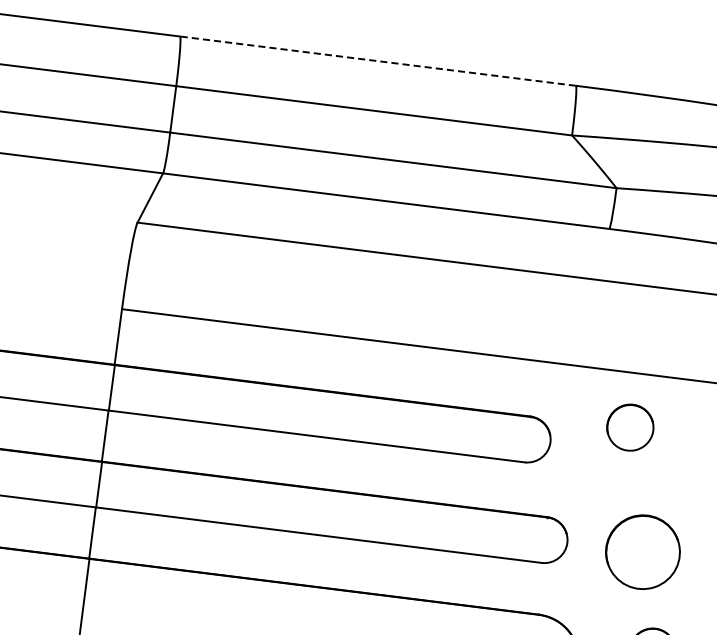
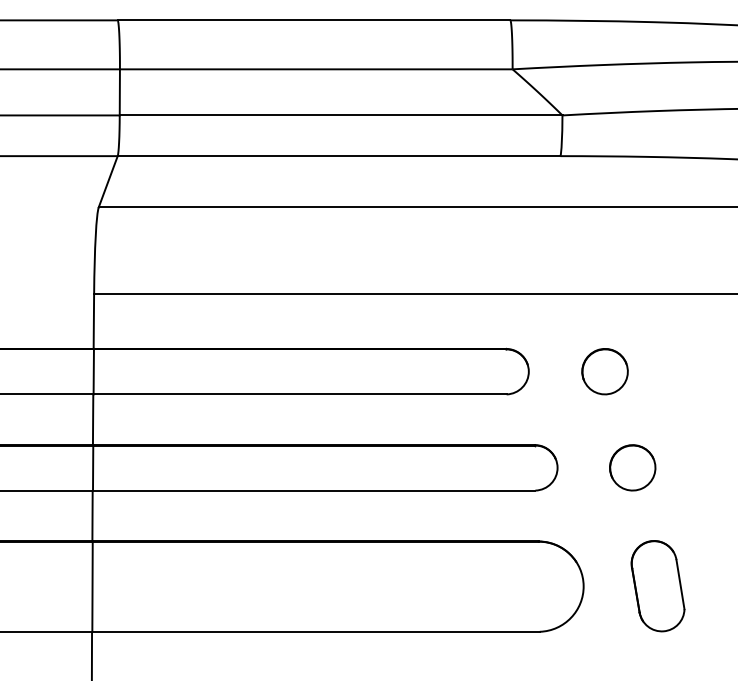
line: (377, 61) -> (313, 20), dashed -> solid
part: (629, 427) -> (604, 371), moved
part: (642, 551) -> (632, 467), size x0.62

